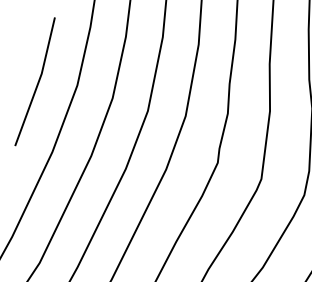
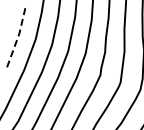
line: (37, 81) -> (17, 37), solid -> dashed

